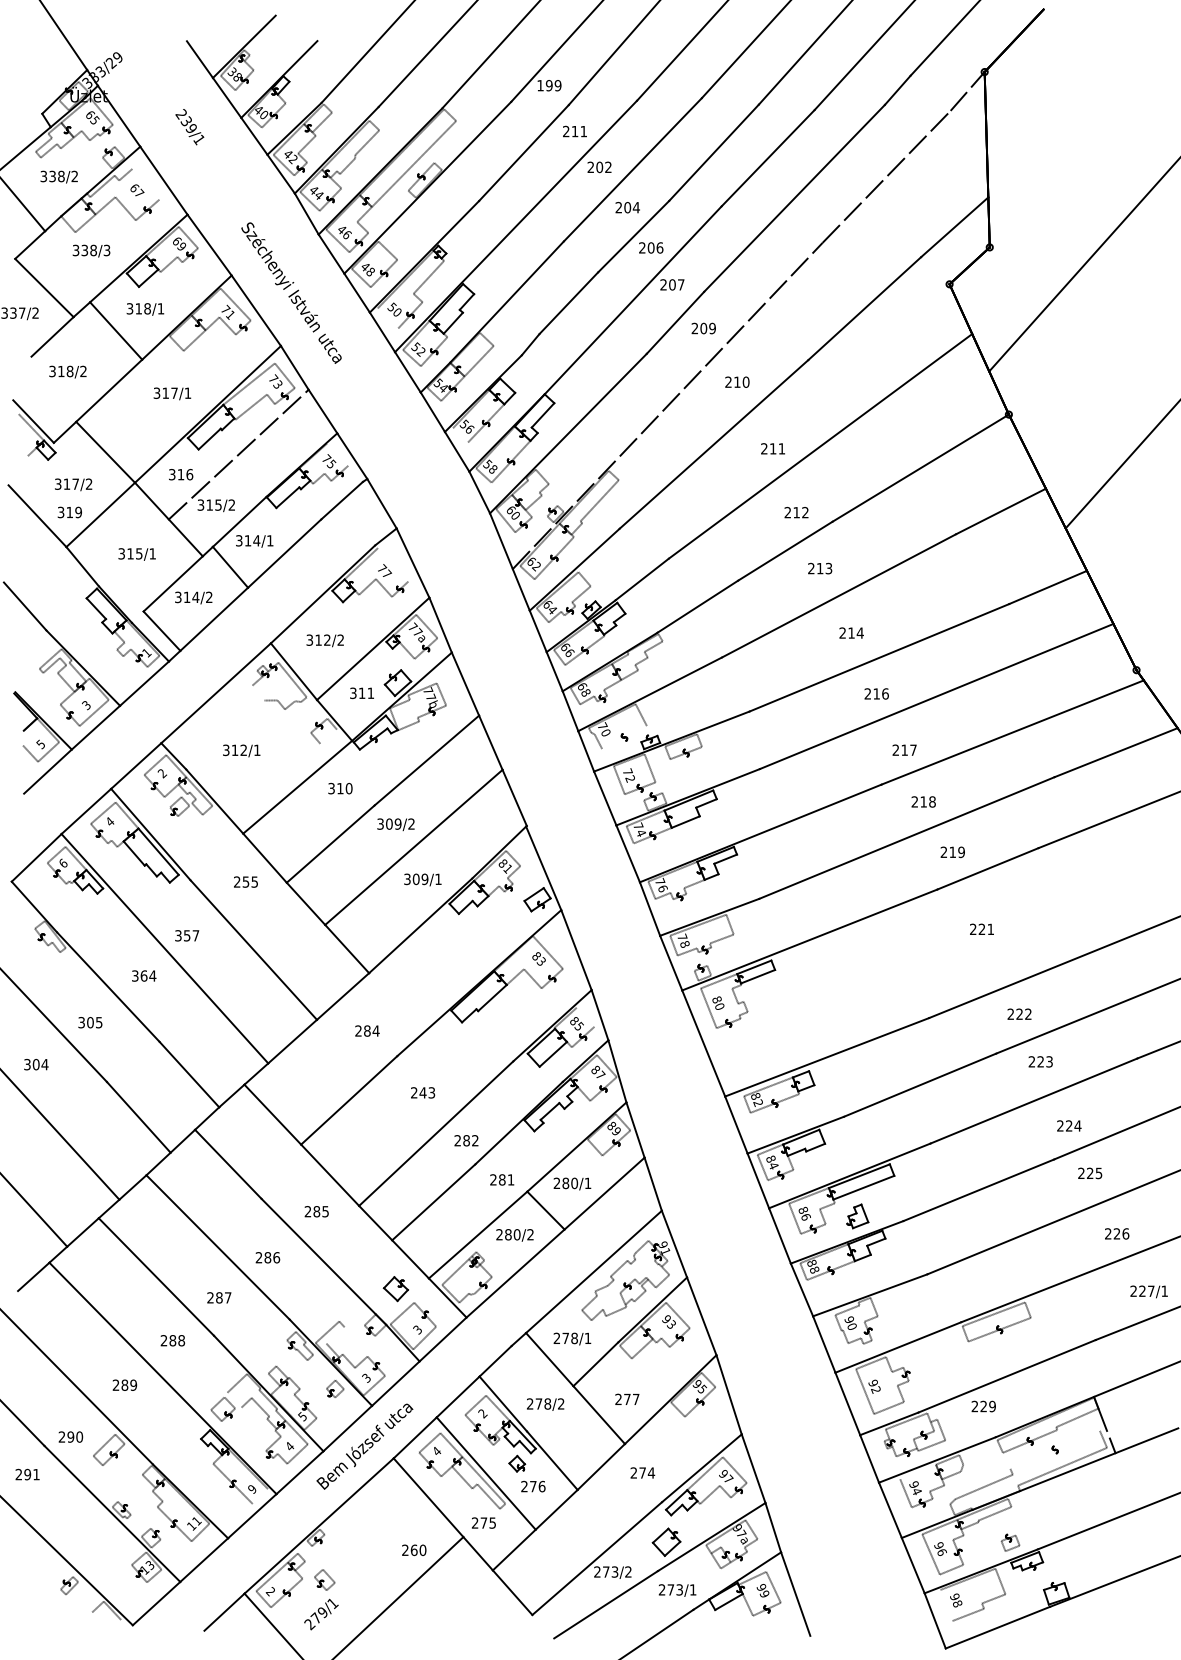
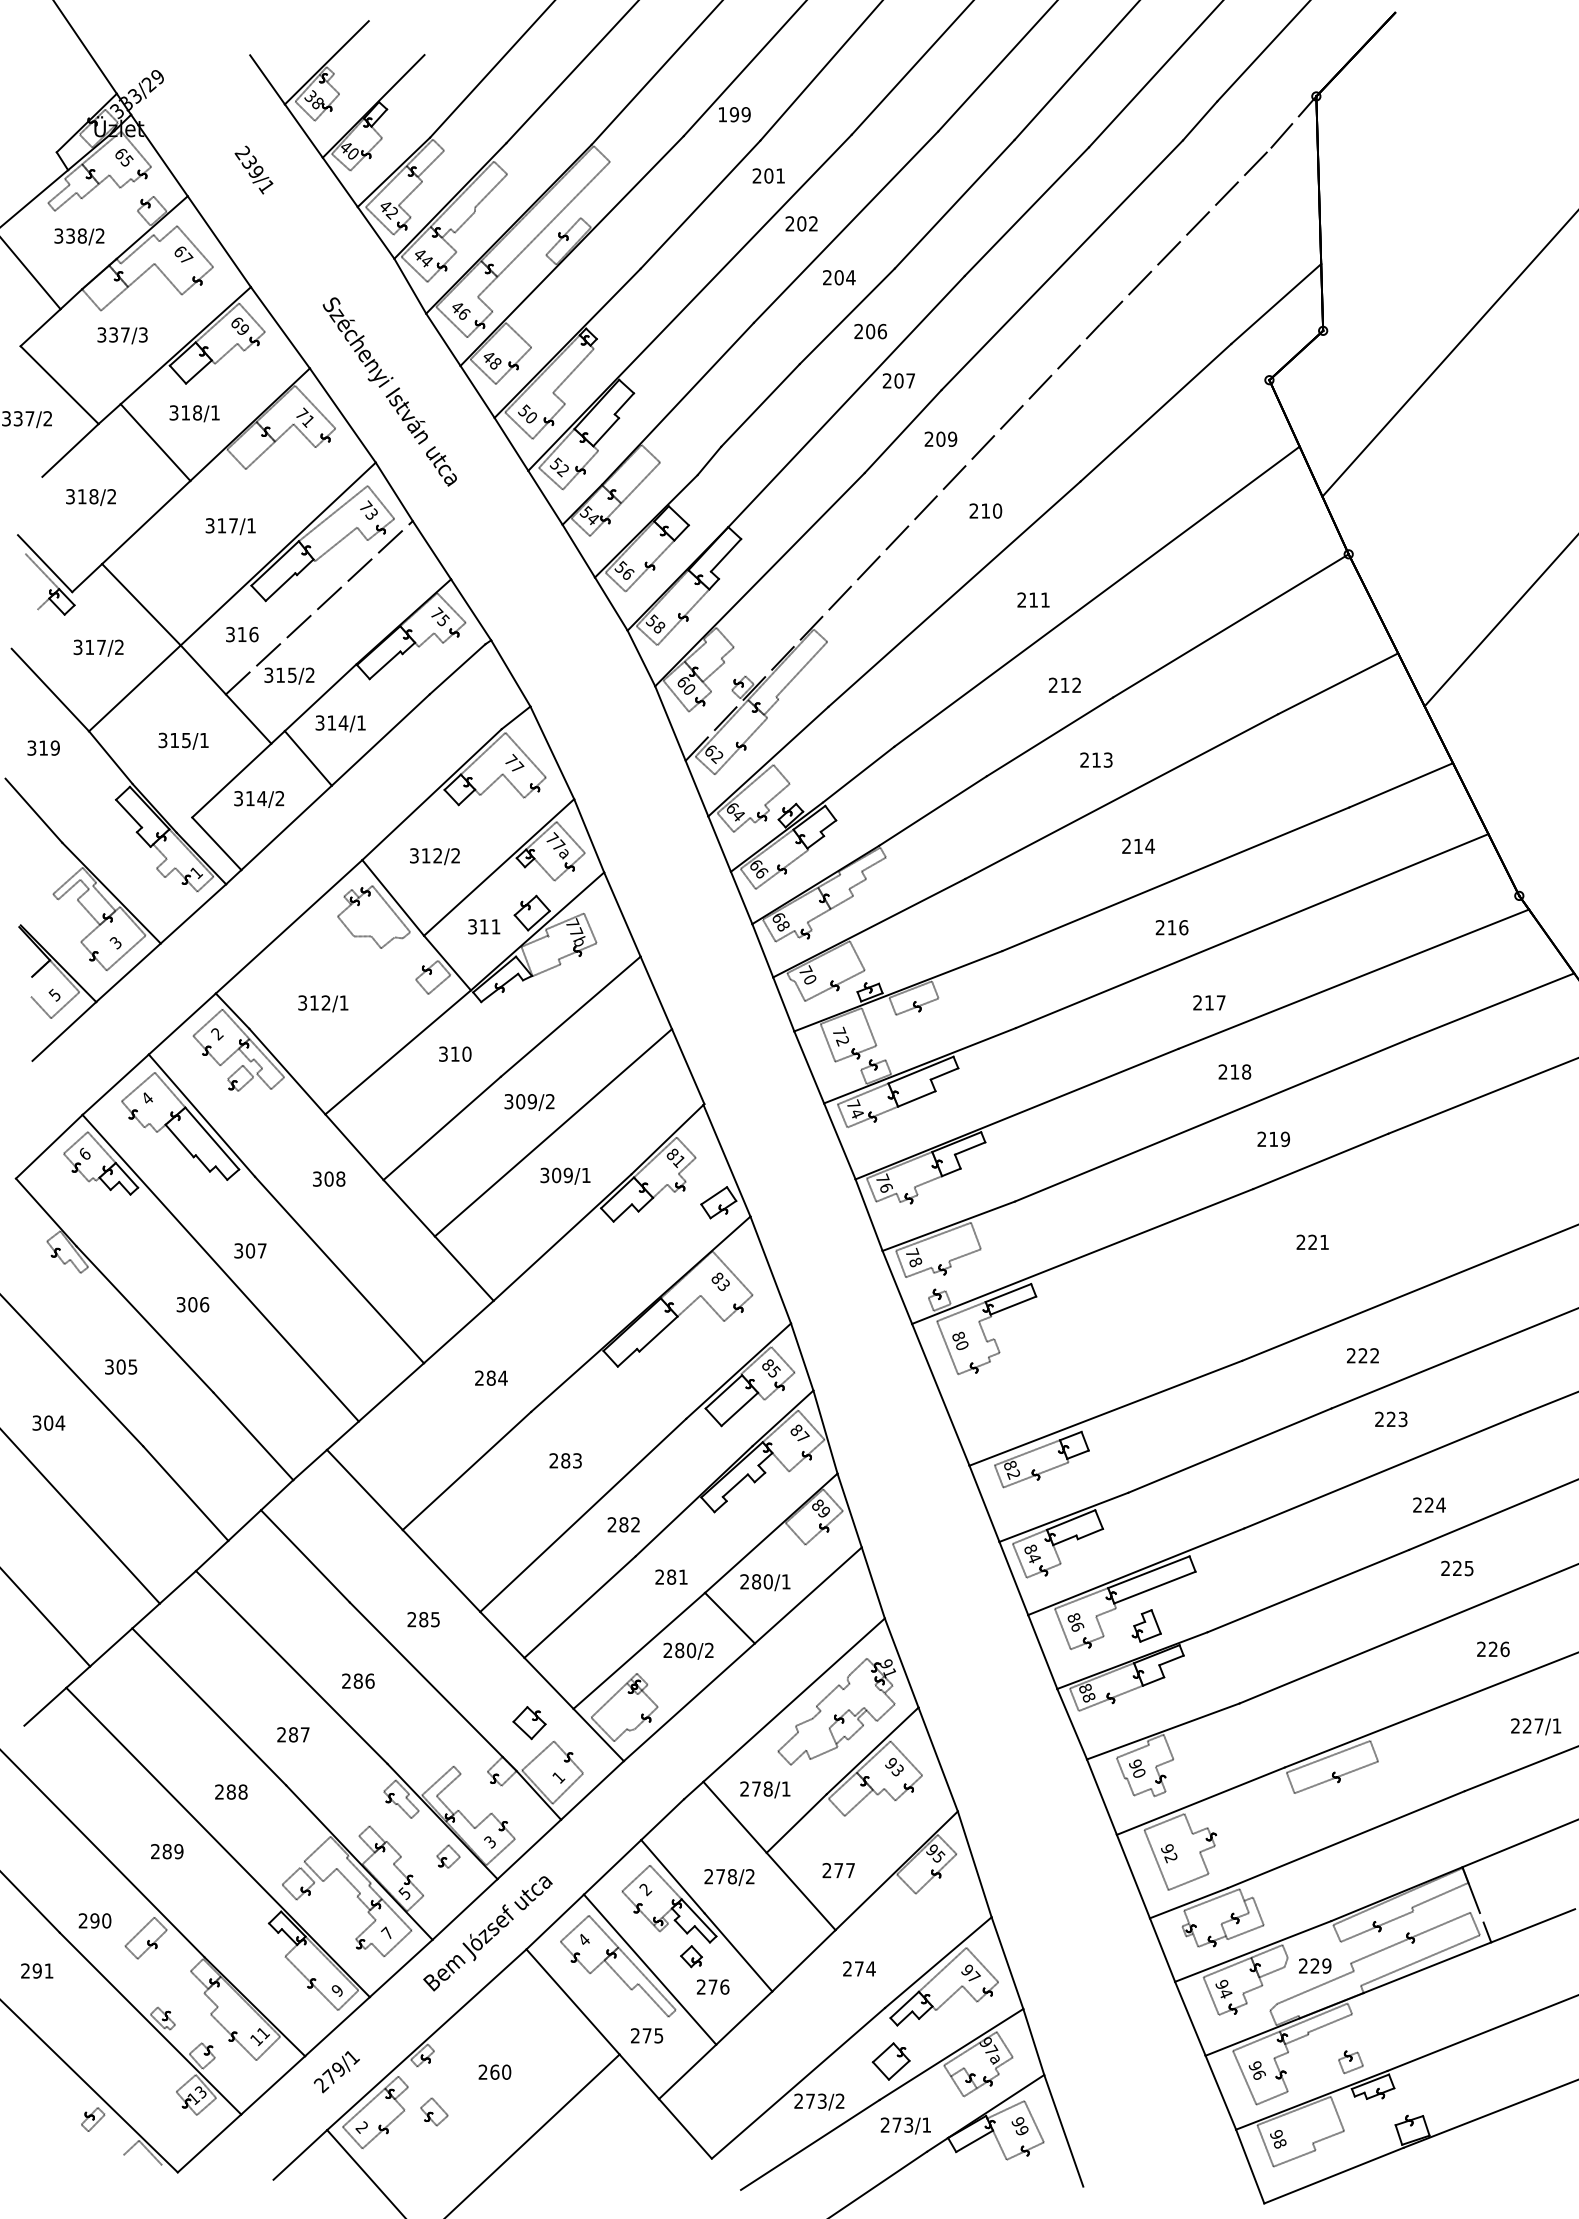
text: (574, 131) -> (768, 175), 211 -> 201
line: (146, 184) -> (195, 246), added
text: (92, 250) -> (124, 334), 338/3 -> 337/3
line: (387, 318) -> (518, 425), added
line: (460, 434) -> (615, 581), added
line: (337, 454) -> (451, 607), added
text: (69, 512) -> (43, 747), moved
line: (392, 564) -> (525, 754), added
line: (258, 693) -> (345, 926), added
line: (328, 736) -> (439, 984), added
line: (624, 737) -> (834, 985), added
text: (246, 881) -> (329, 1178), 255 -> 308
text: (187, 935) -> (250, 1250), 357 -> 307
text: (148, 975) -> (198, 1304), 364 -> 306
line: (585, 1017) -> (782, 1359), added
text: (422, 1092) -> (565, 1460), 243 -> 283
text: (417, 1329) -> (558, 1777), 3 -> 1
line: (335, 1335) -> (448, 1785), added
line: (234, 1400) -> (313, 1871), added
text: (984, 1406) -> (1315, 1965), moved
text: (289, 1445) -> (387, 1932), 4 -> 7
line: (1055, 1449) -> (1410, 1937), added
line: (918, 1471) -> (1227, 1967), added
line: (260, 1496) -> (348, 2000), added
text: (413, 1549) -> (494, 2071), moved
line: (946, 1605) -> (1265, 2145), added
text: (321, 1614) -> (336, 2072), moved

